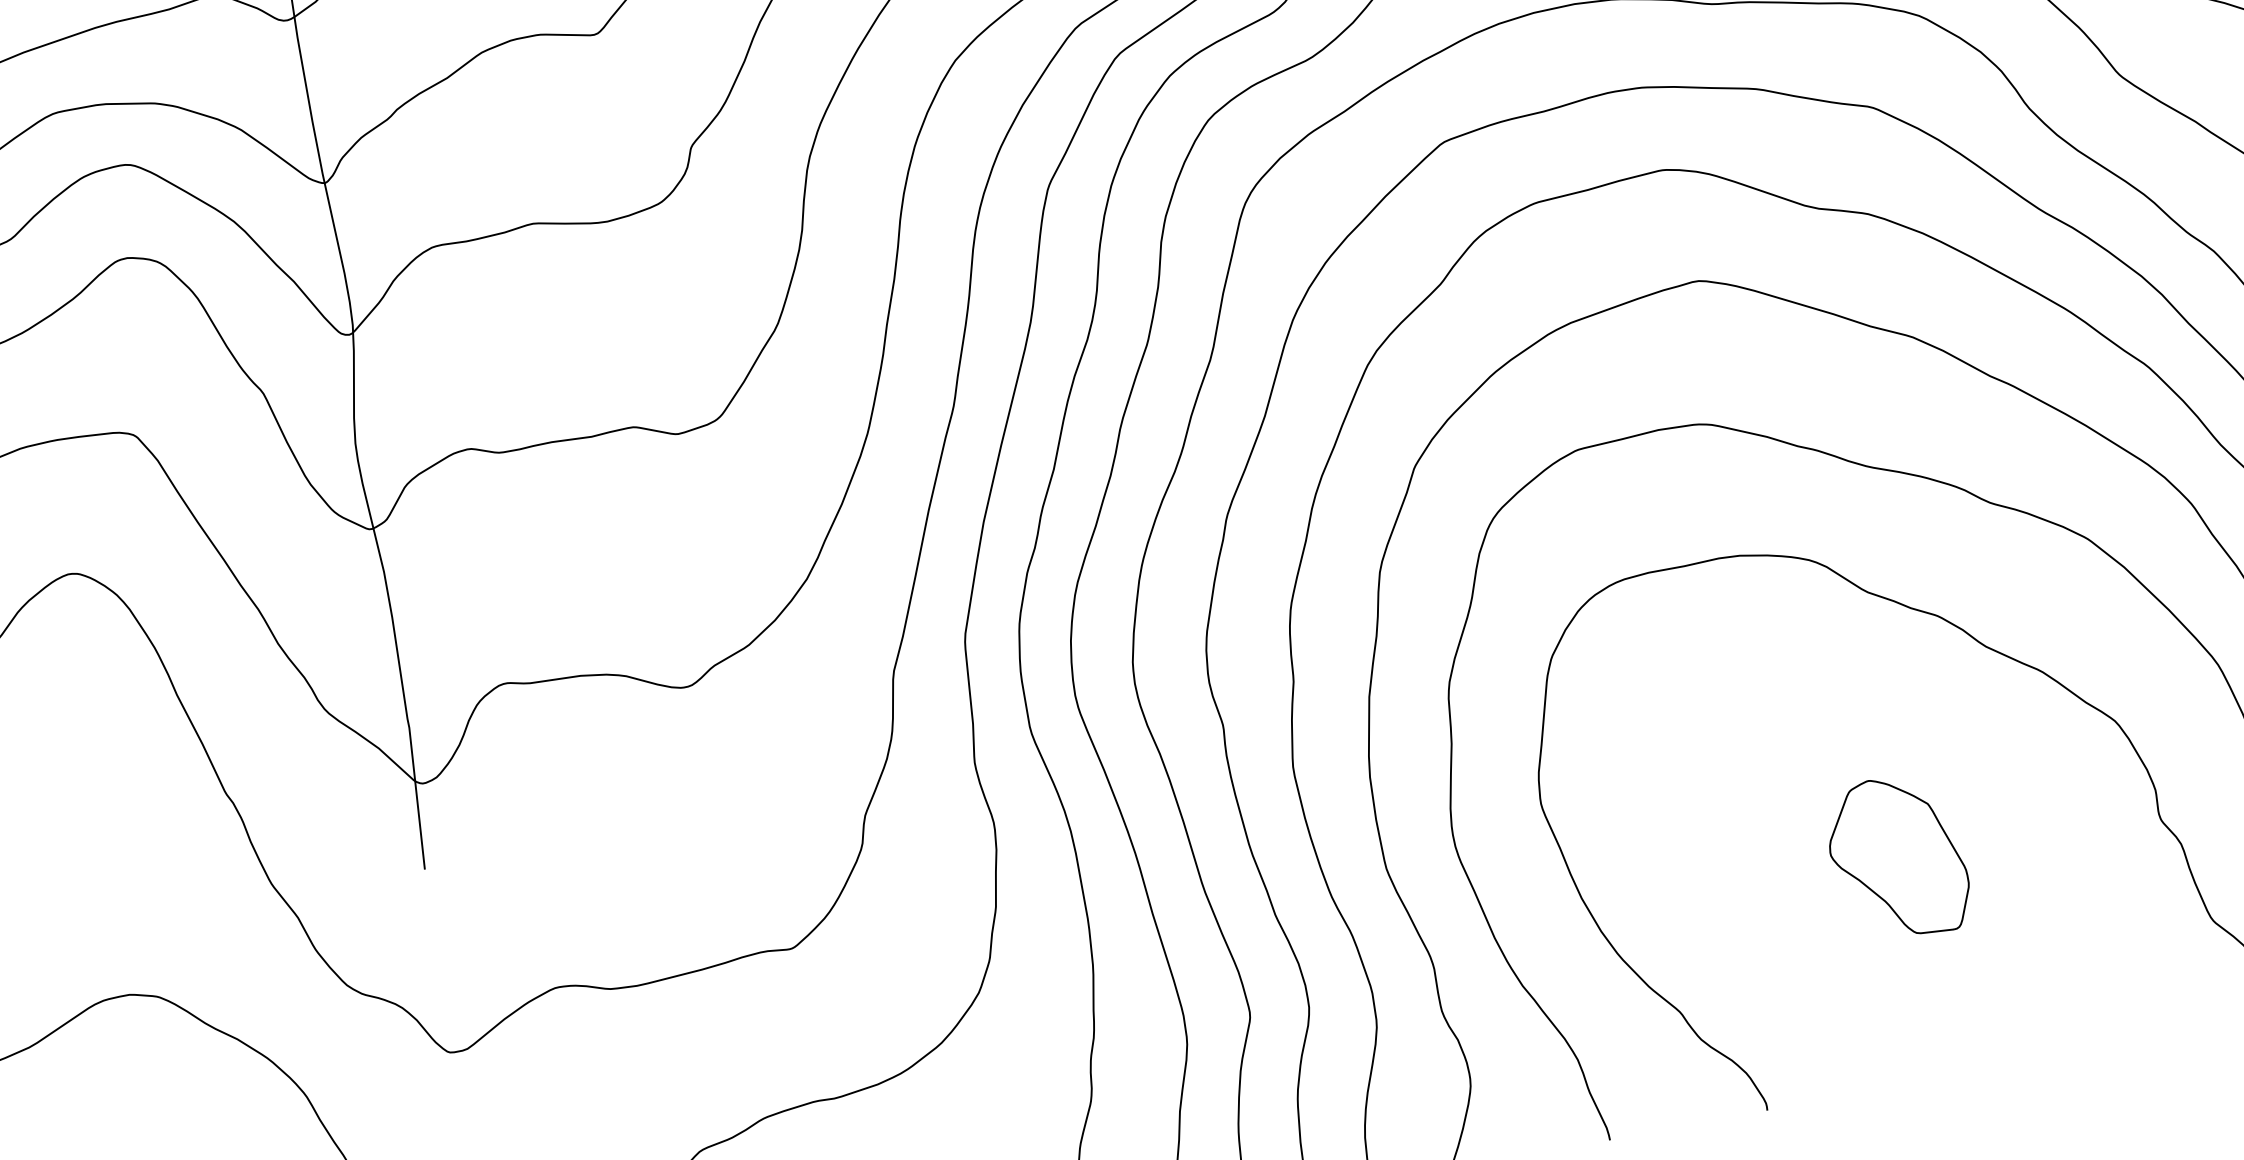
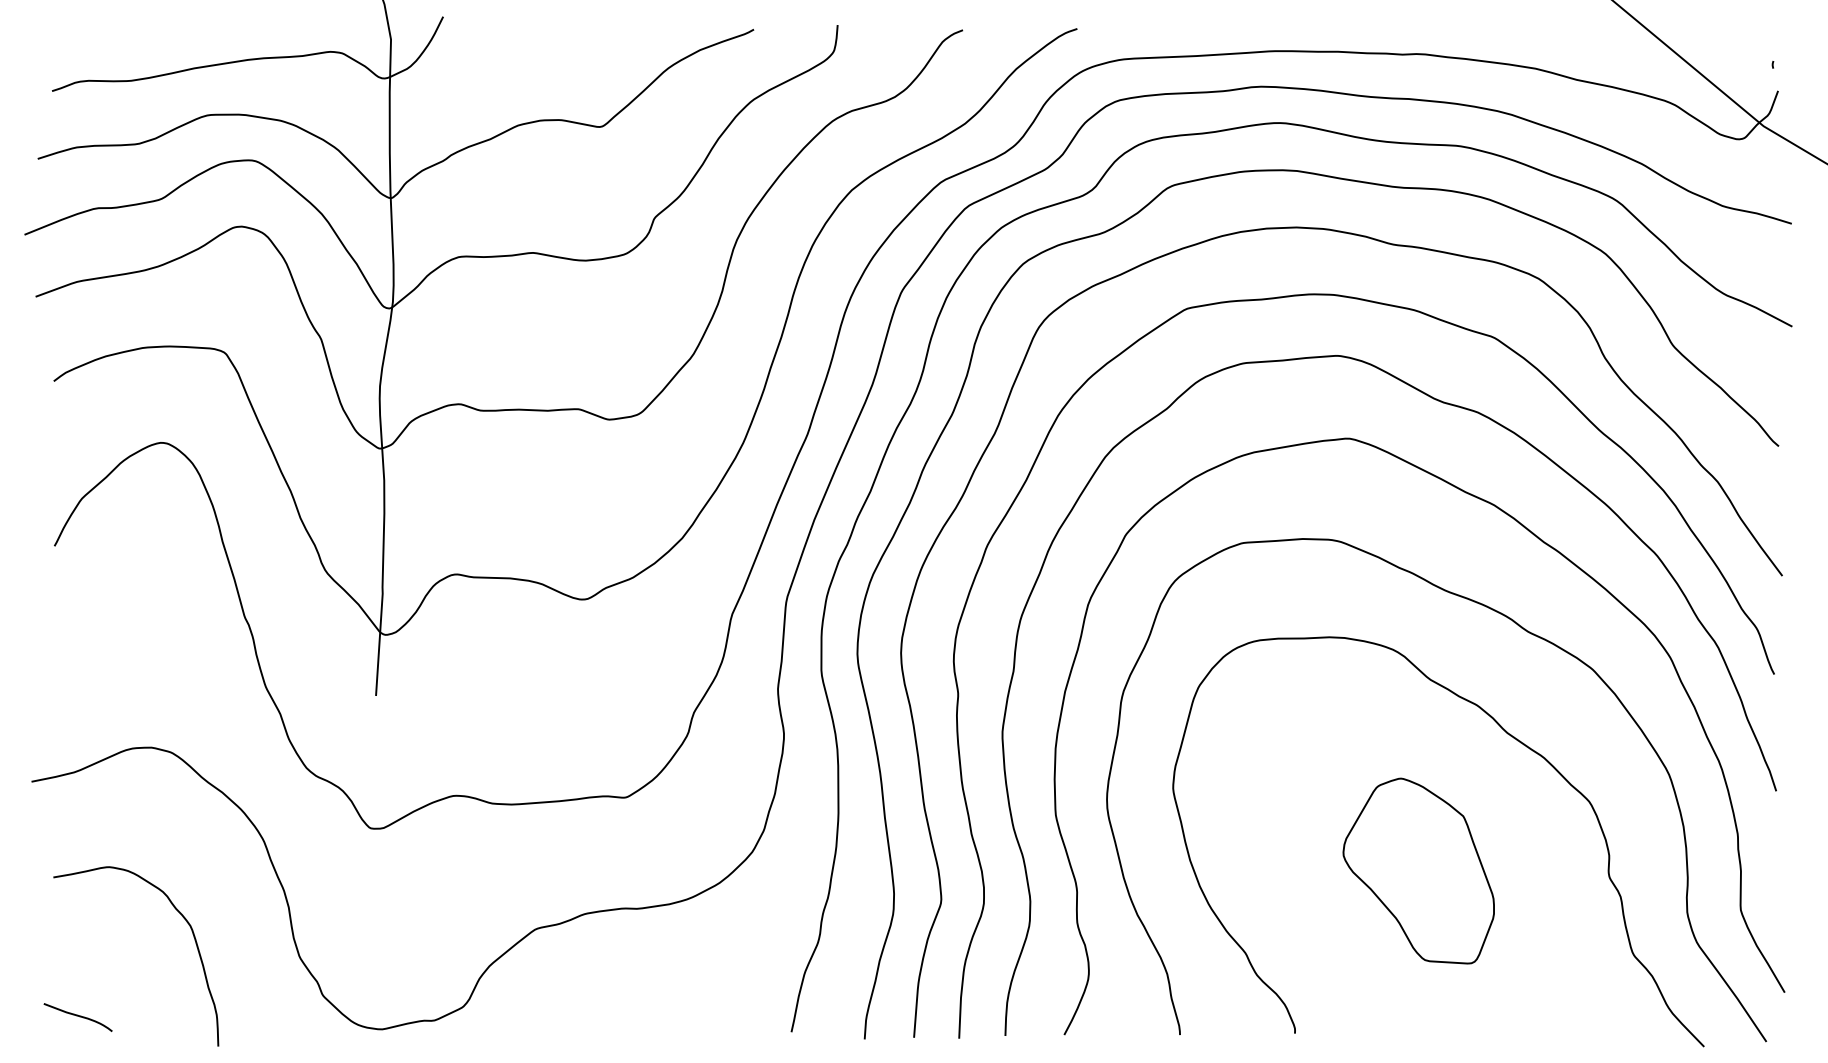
part: (1897, 856) -> (1418, 870), size x1.6

